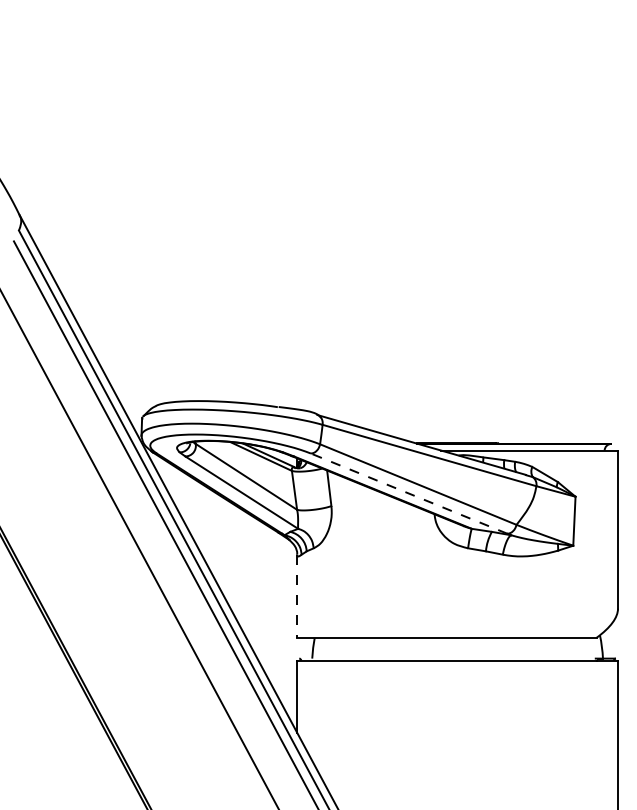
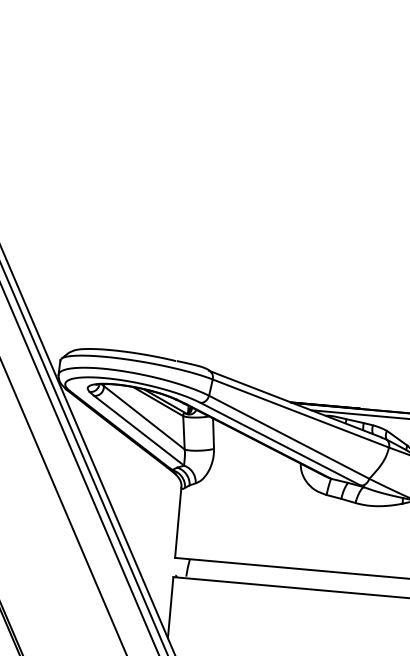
line: (408, 493) -> (280, 444), dashed -> solid
line: (297, 596) -> (178, 522), dashed -> solid

